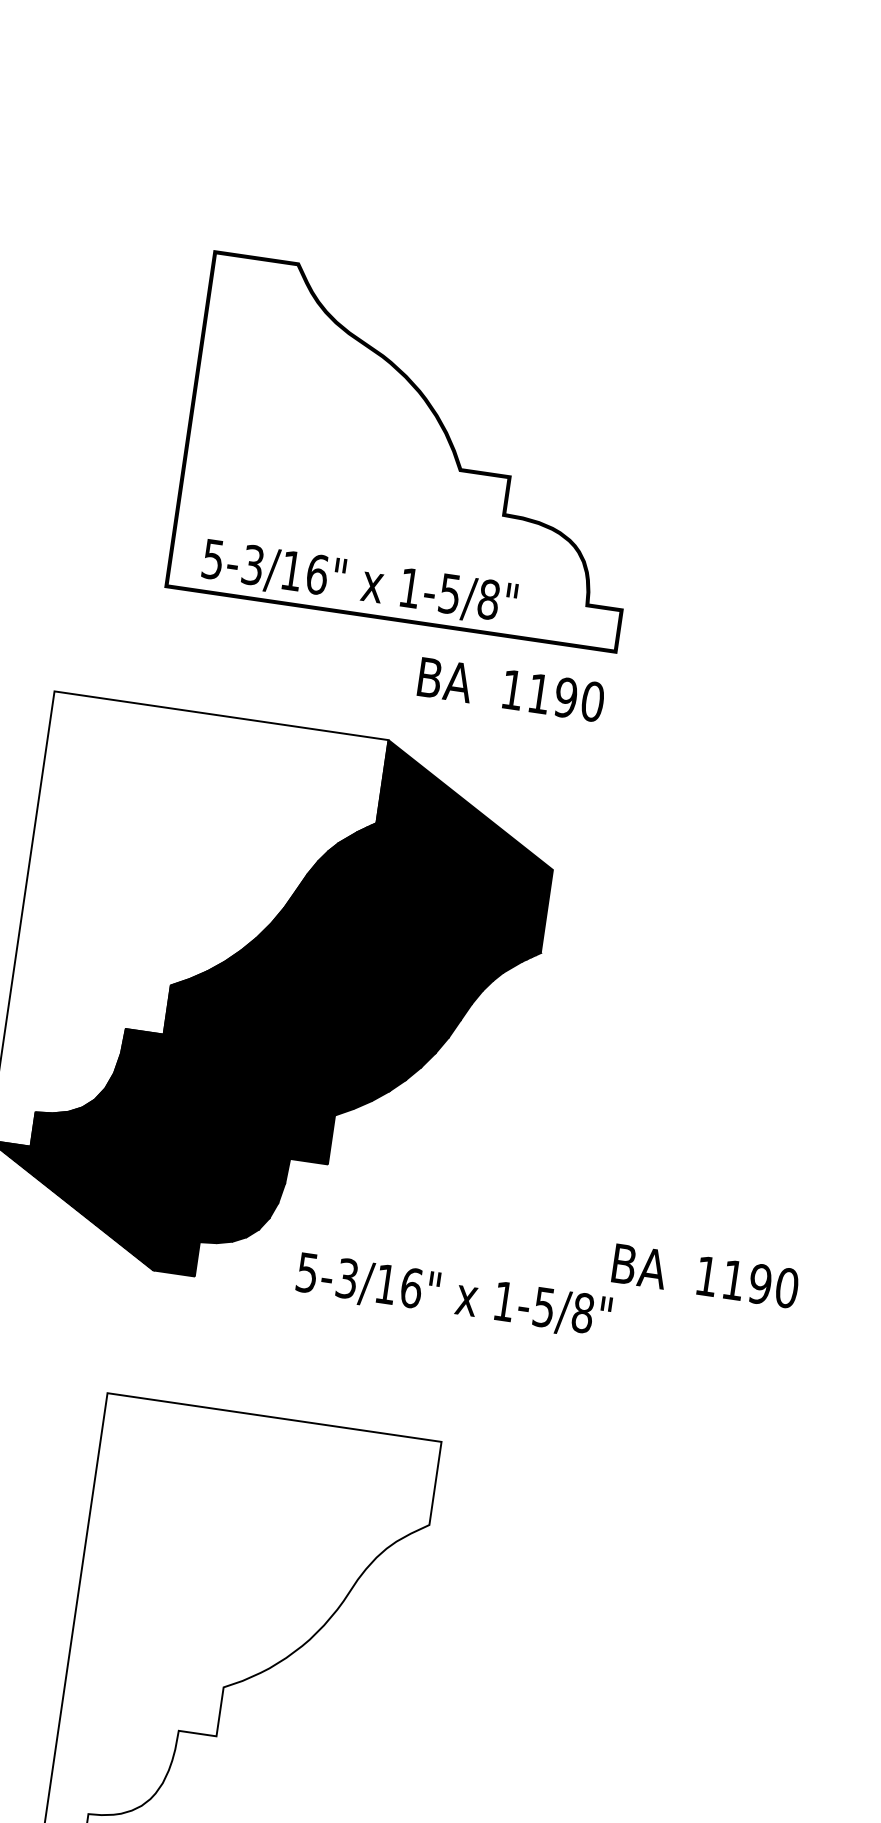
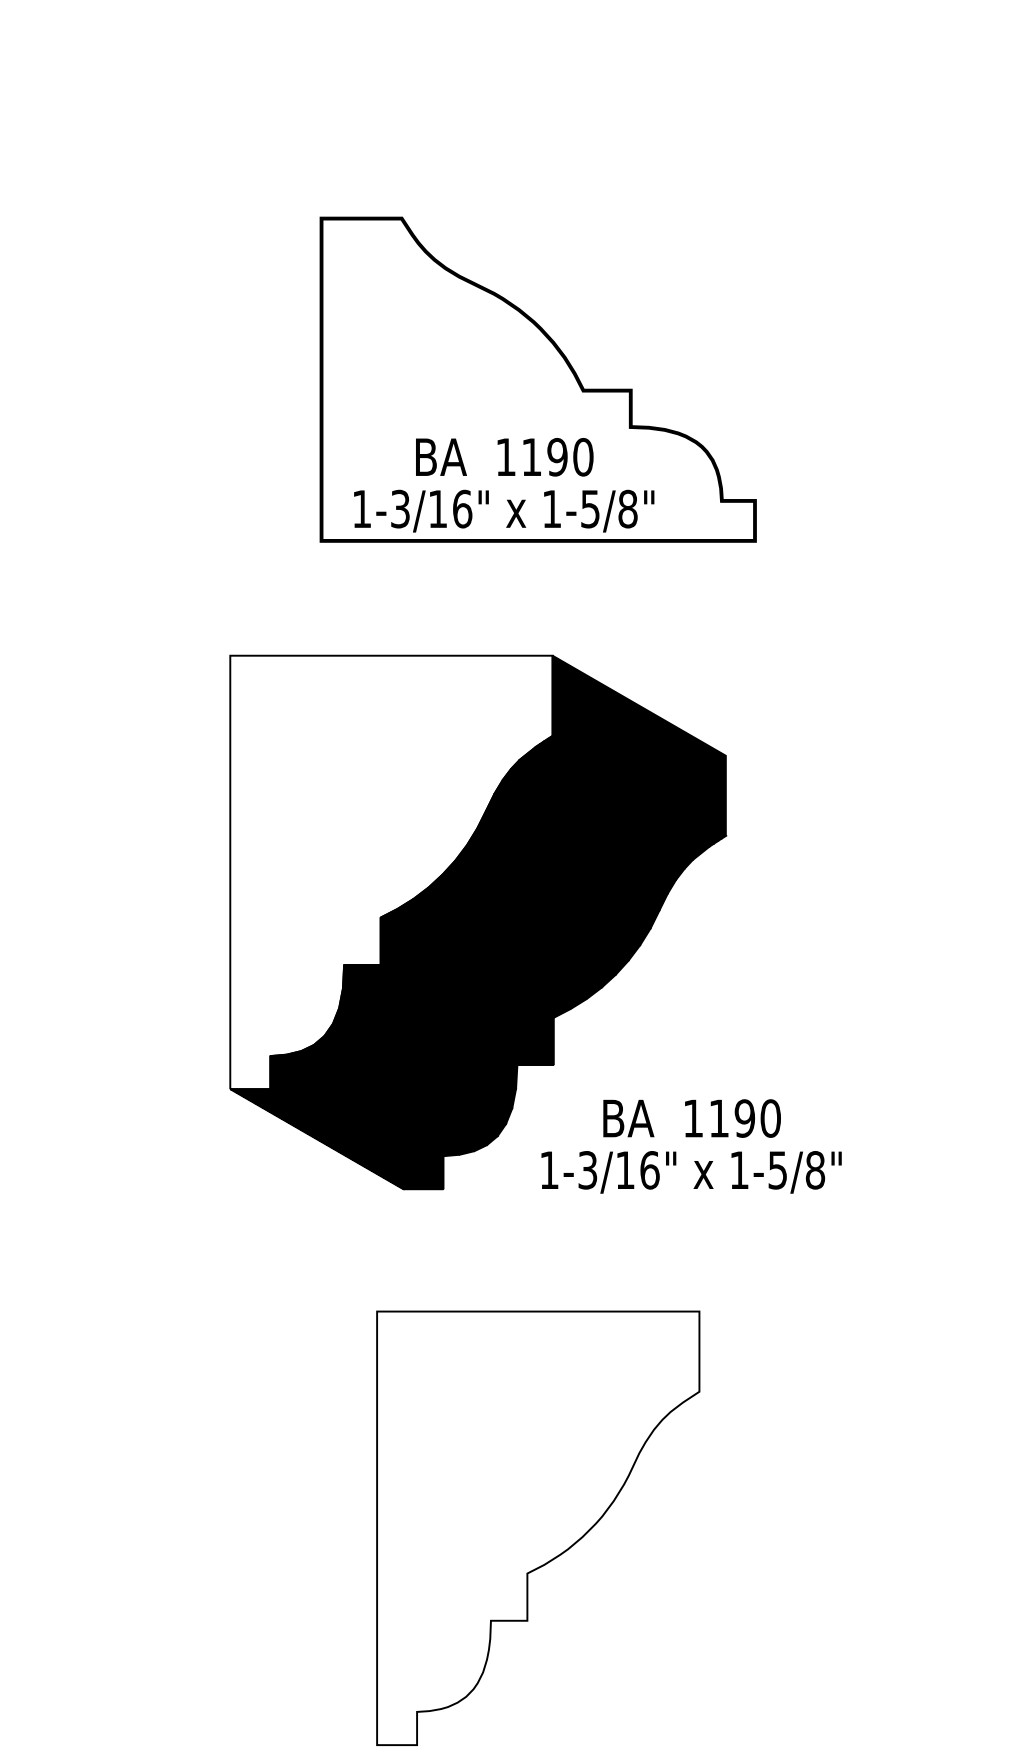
text: (212, 559) -> (361, 509), 5-3/16" -> 1-3/16"
text: (511, 690) -> (504, 457), moved
text: (307, 1273) -> (549, 1170), 5-3/16" -> 1-3/16"
text: (704, 1276) -> (691, 1118), moved

